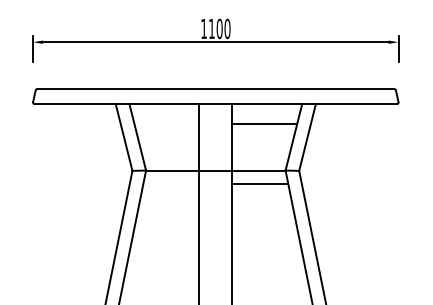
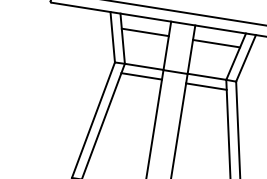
line: (166, 124) -> (145, 32), added
line: (171, 183) -> (141, 76), added

